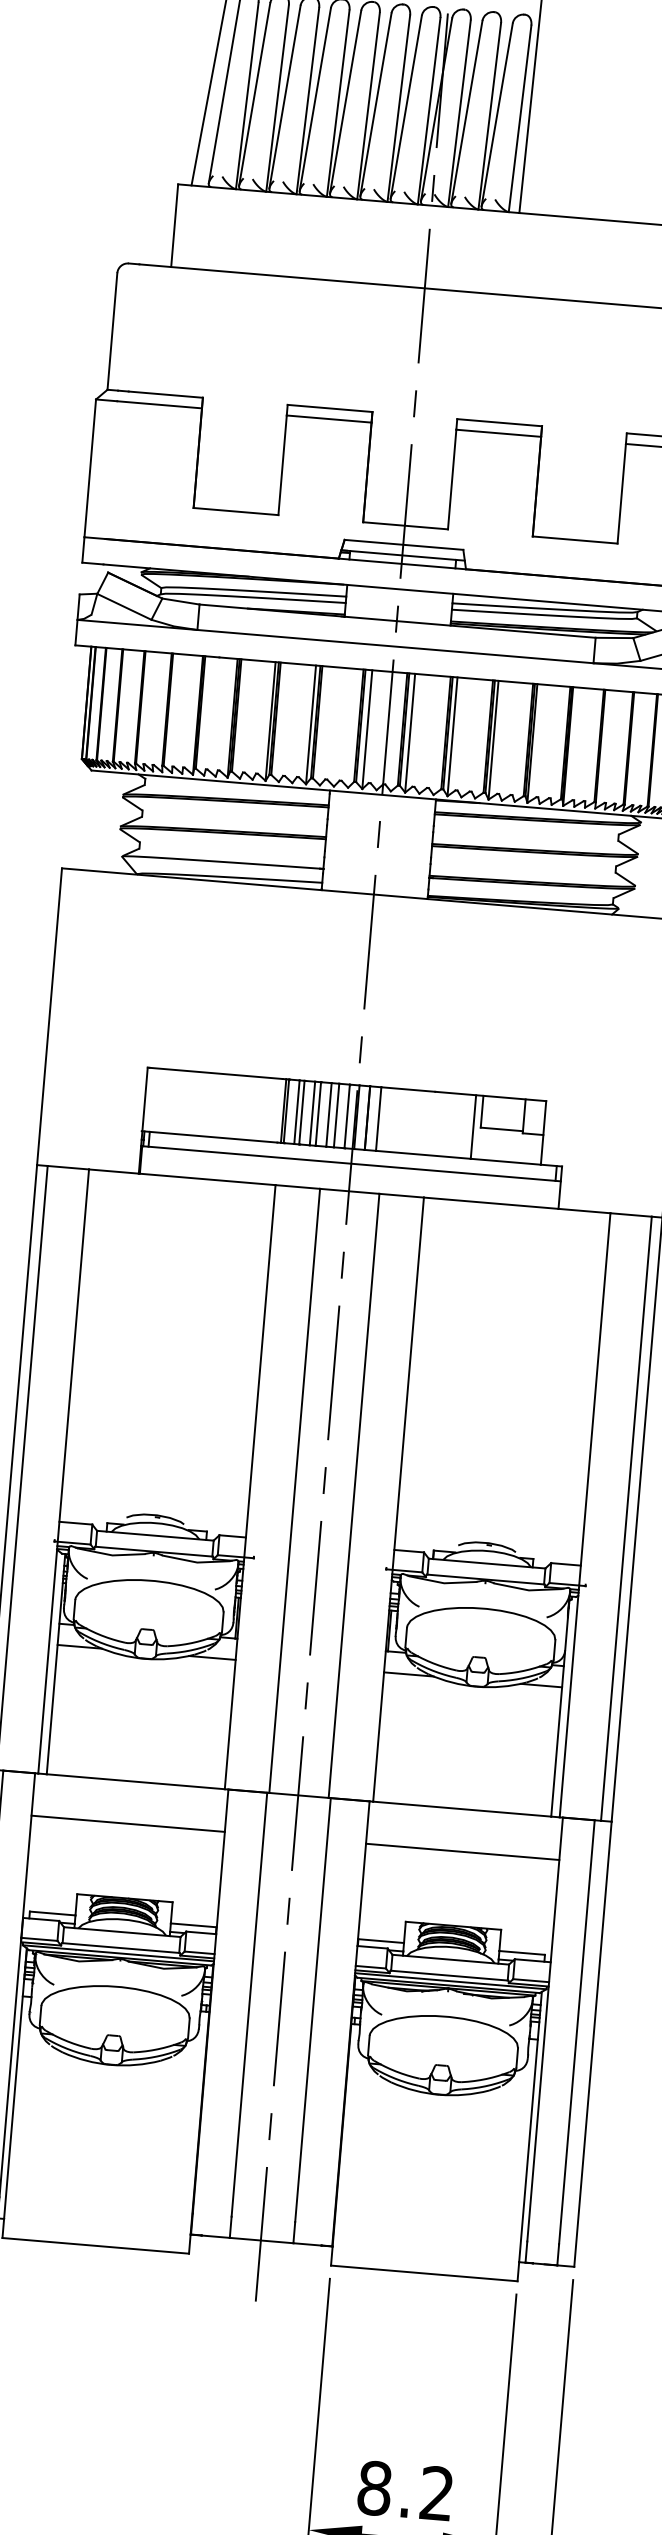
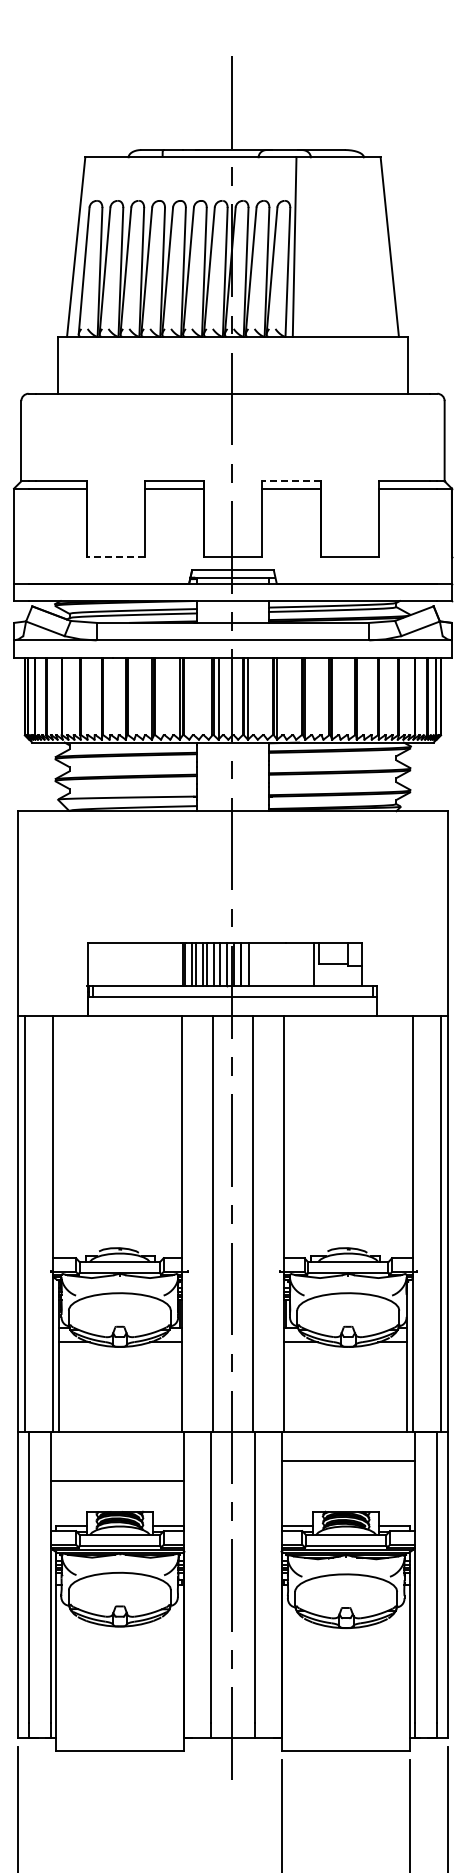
line: (498, 422) -> (290, 481), solid -> dashed
line: (234, 511) -> (115, 557), solid -> dashed
line: (127, 1823) -> (117, 1480), moved

